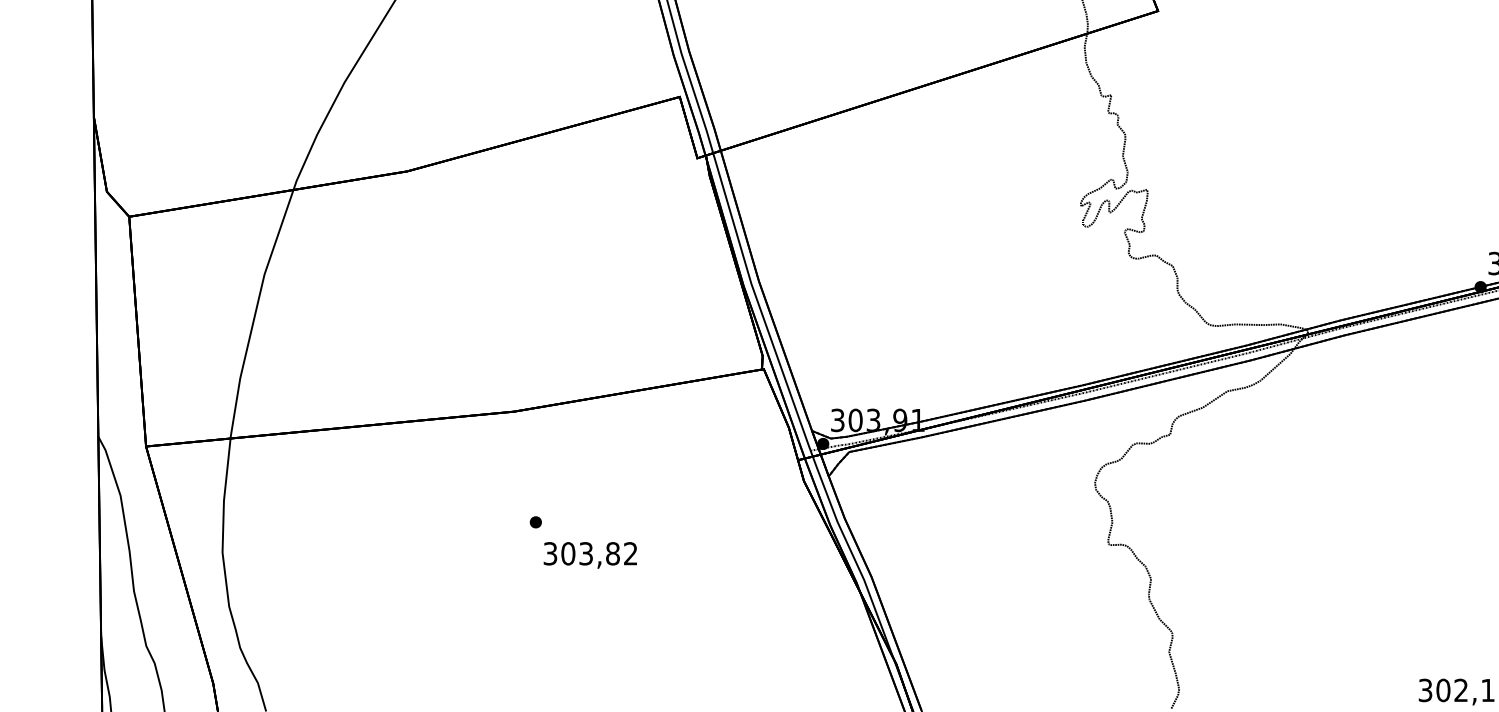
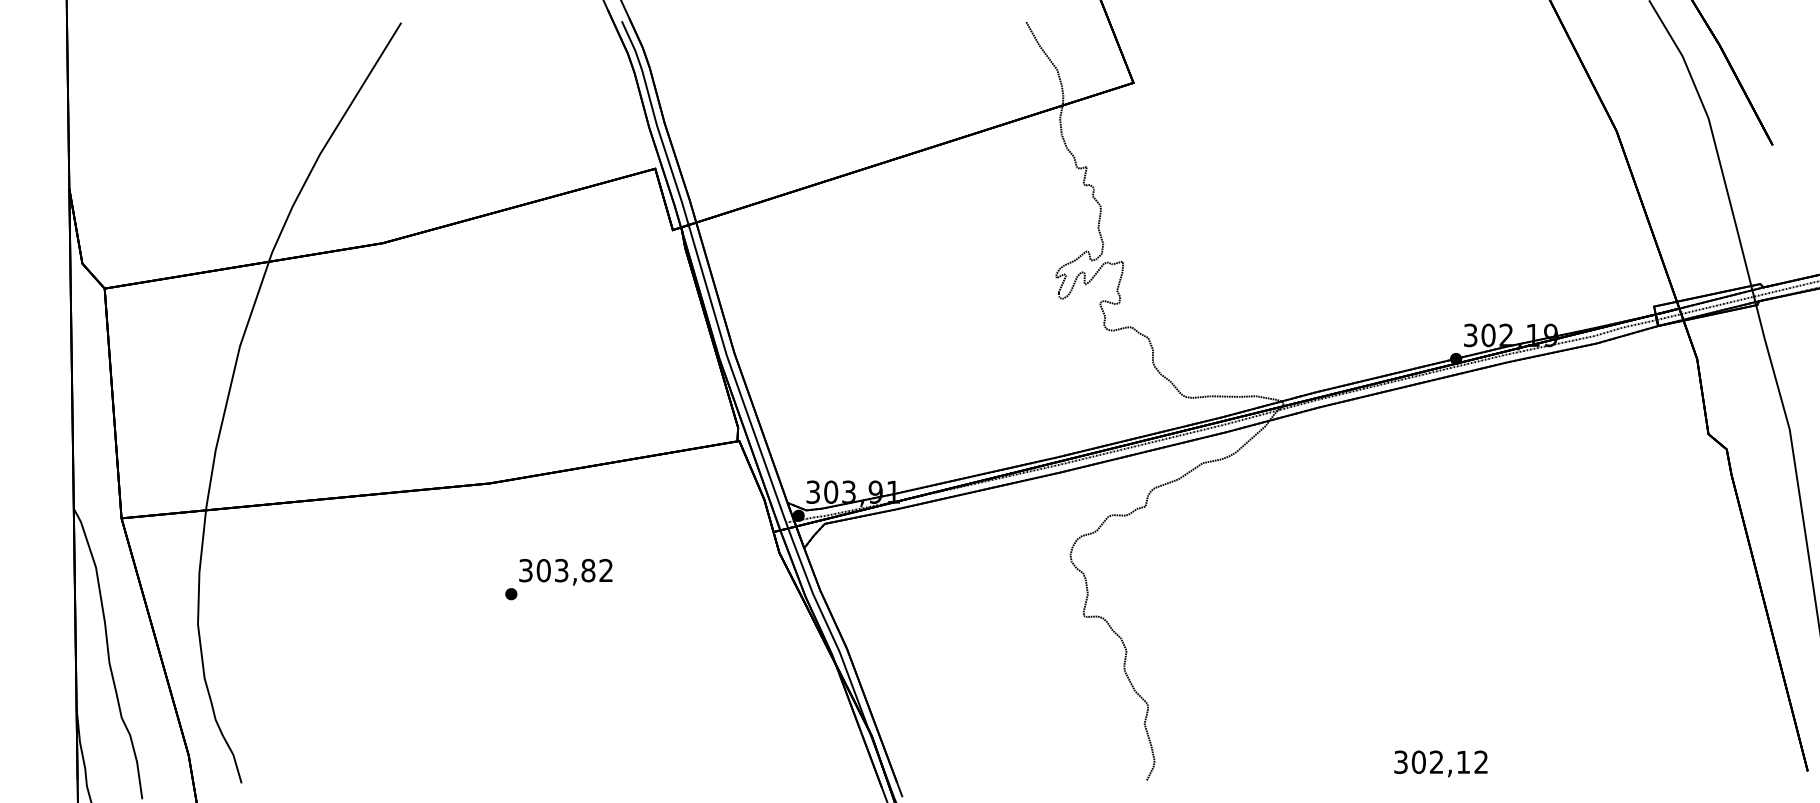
text: (590, 554) -> (565, 571), moved

